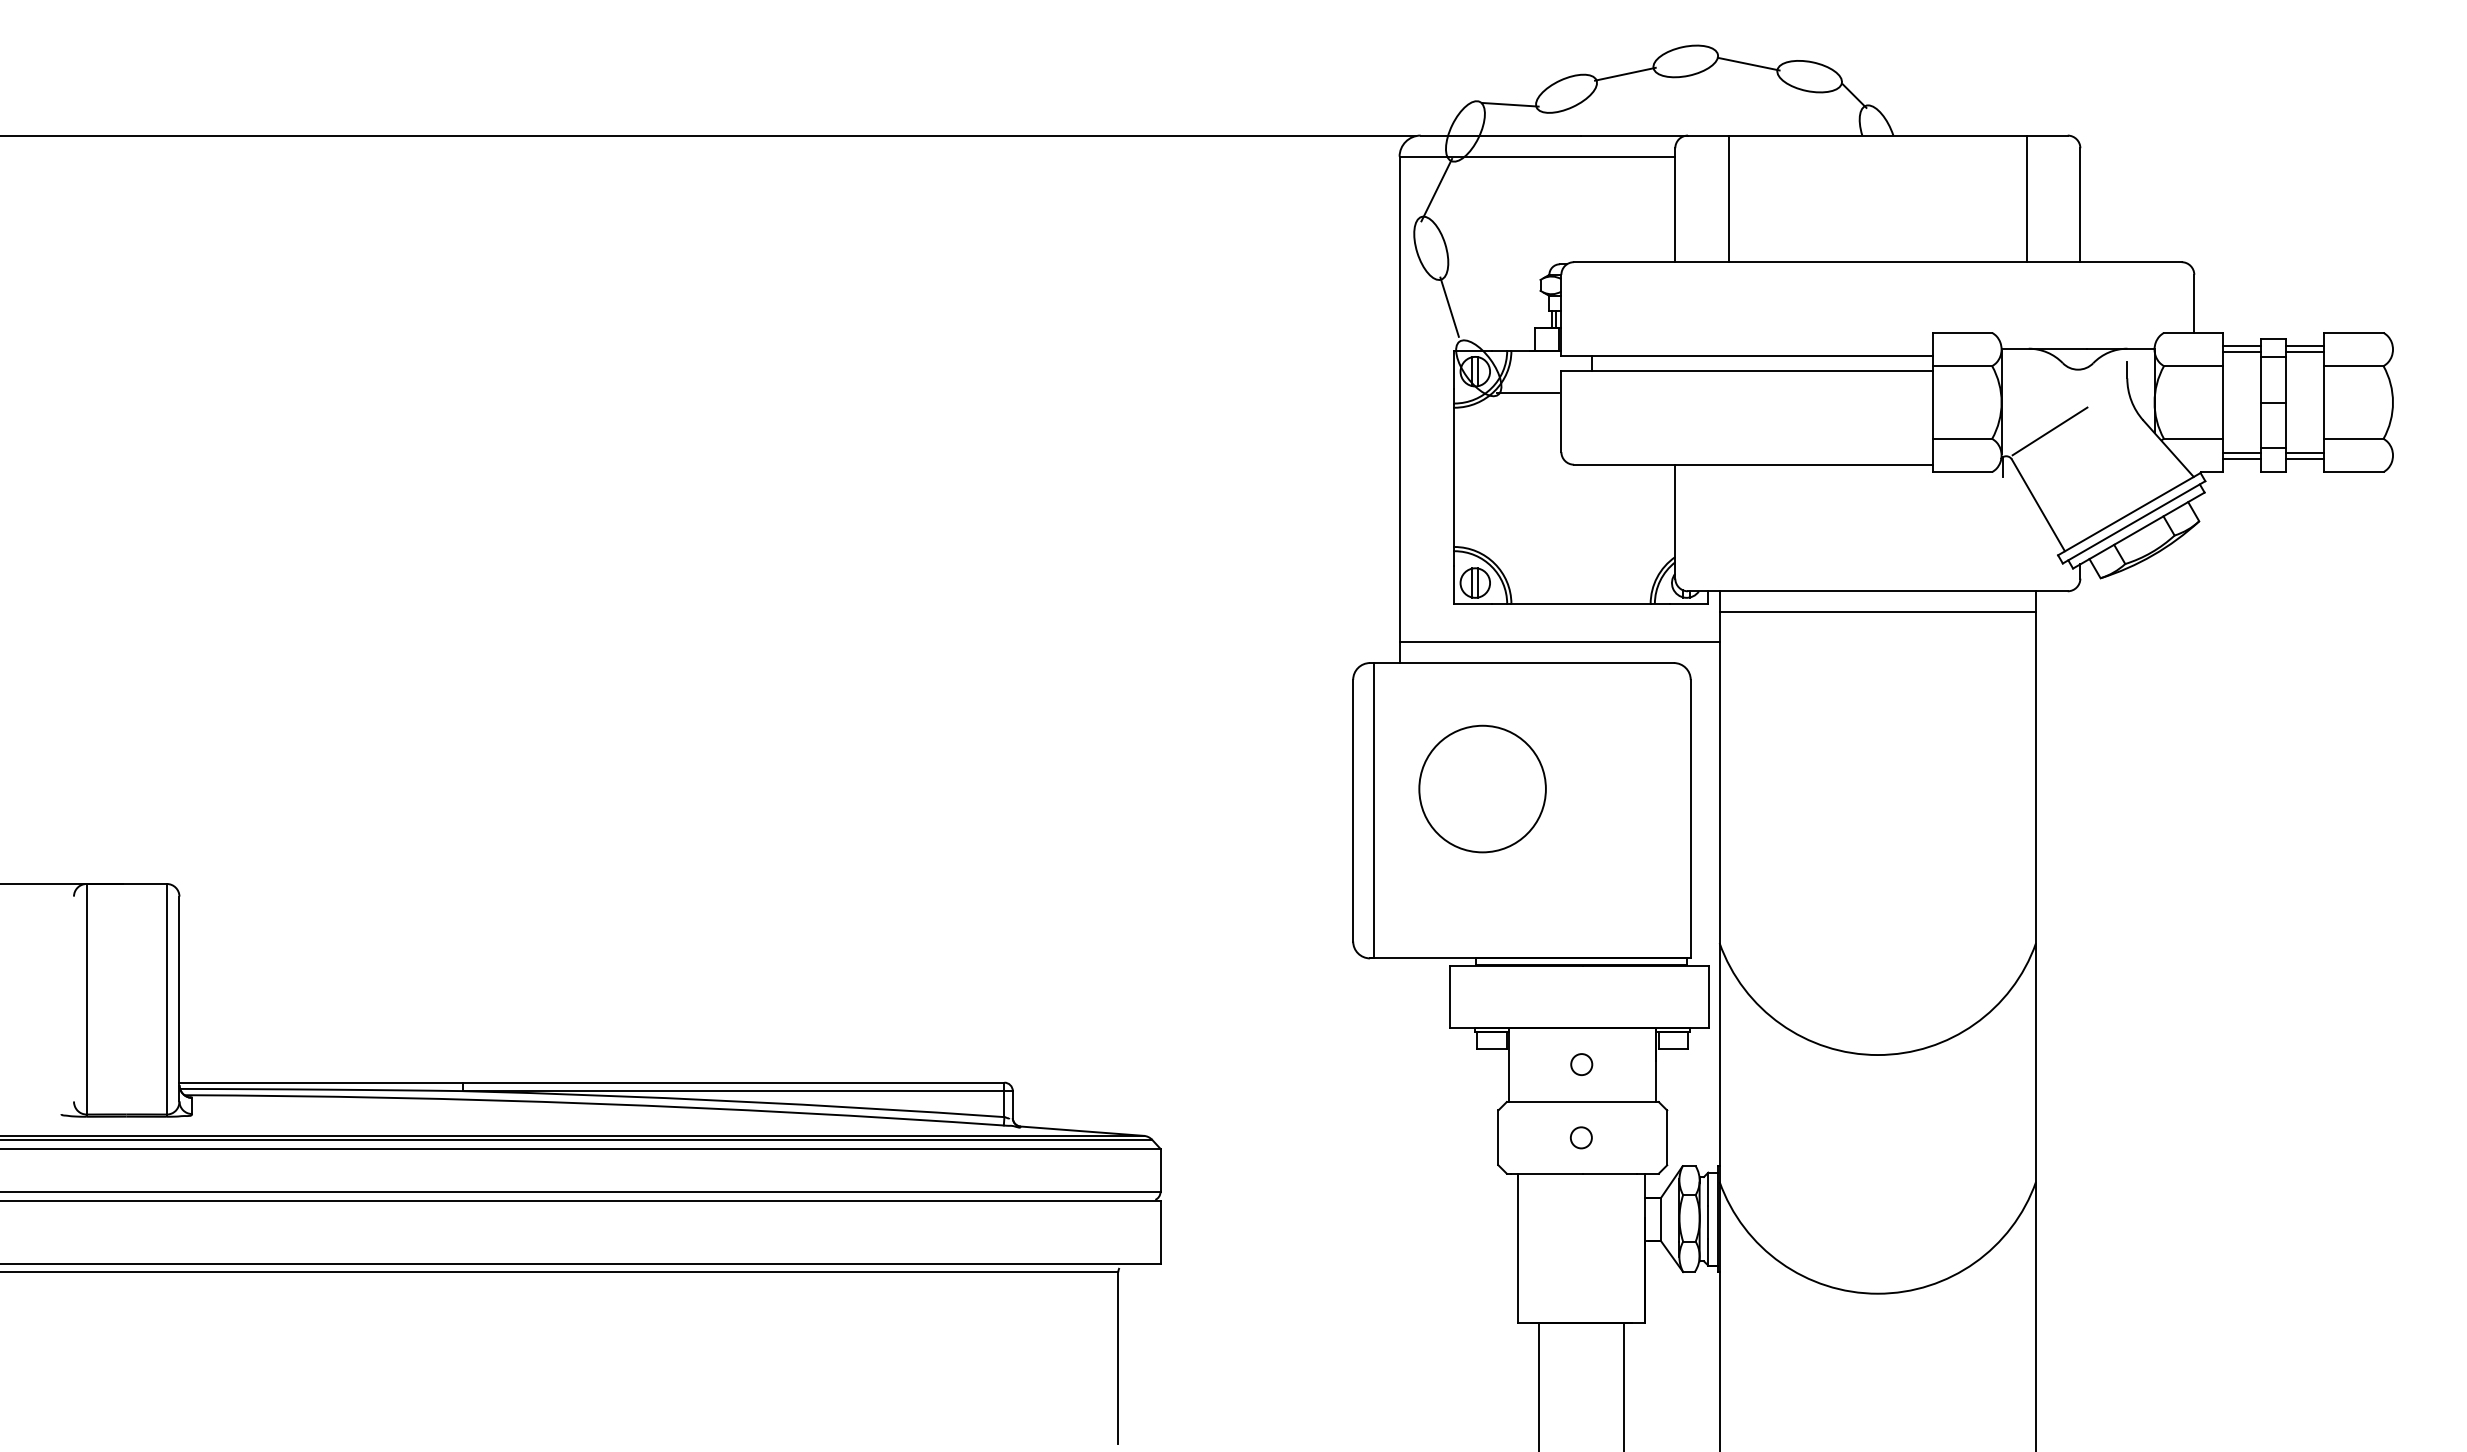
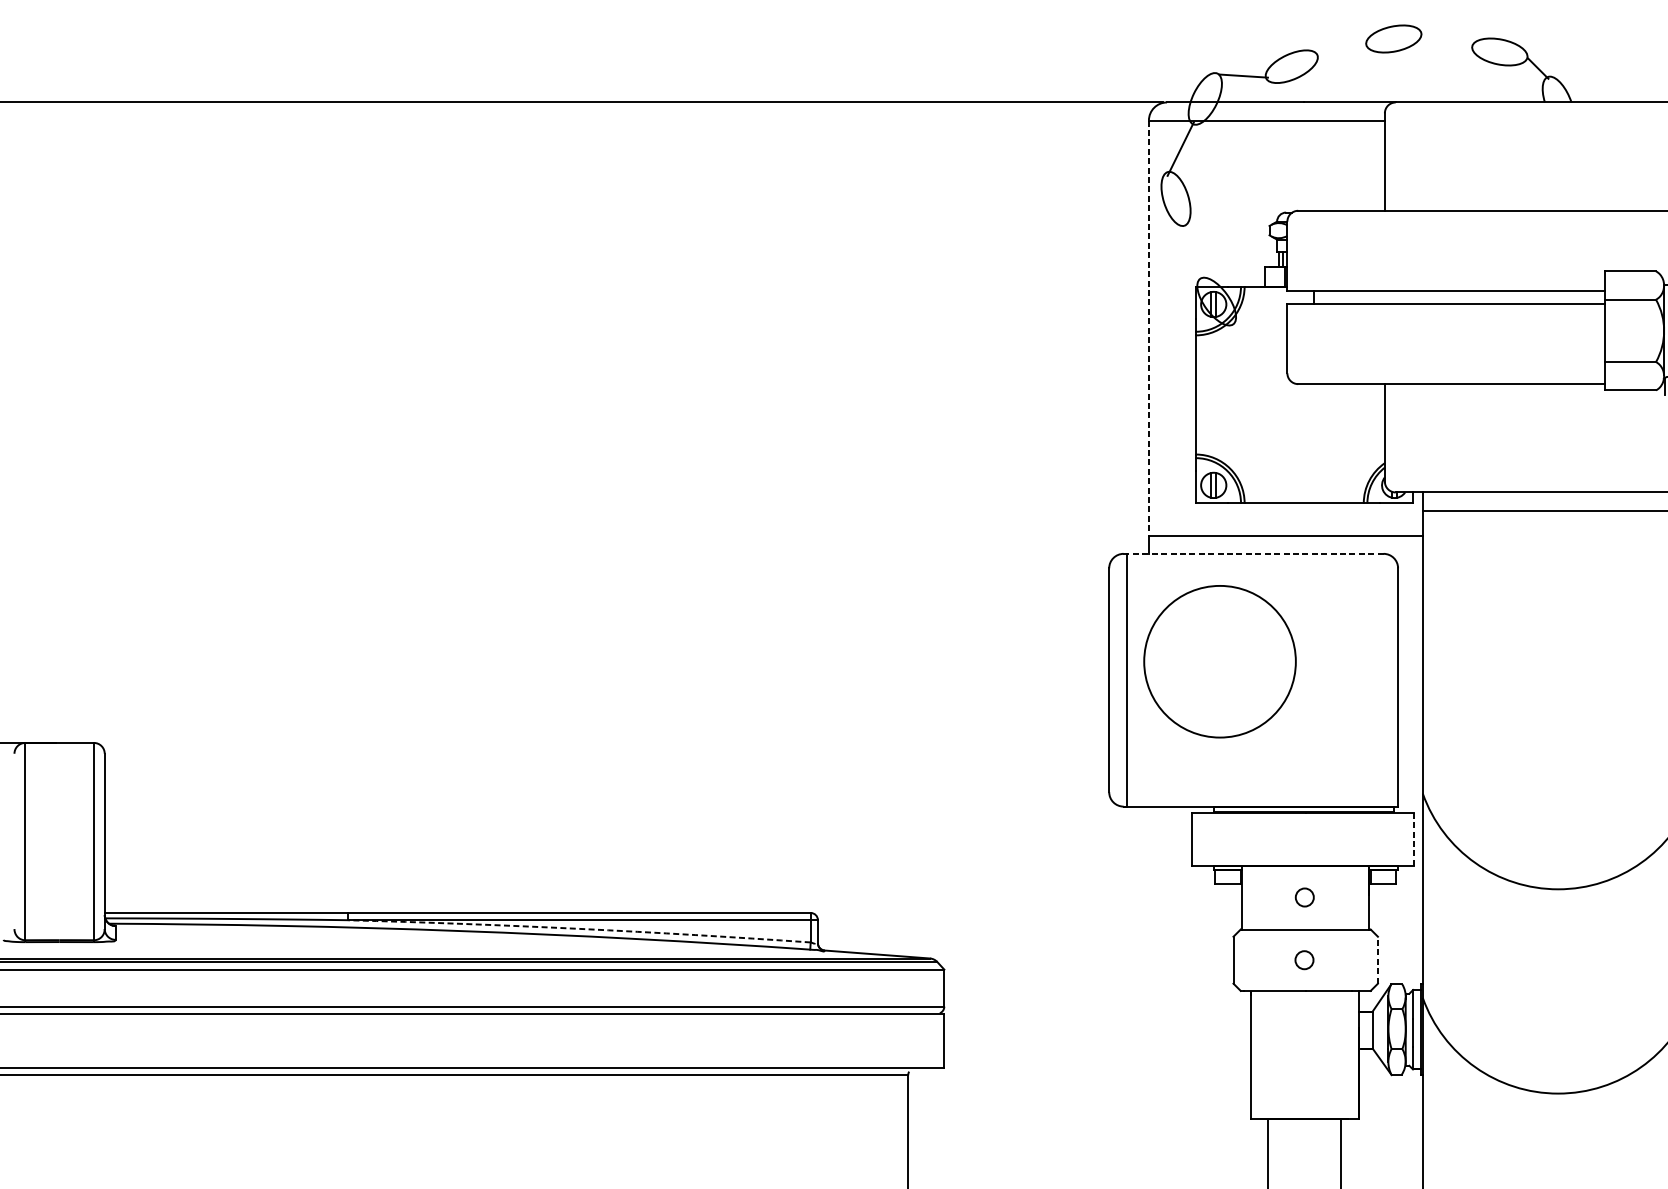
line: (1748, 64) -> (1447, 41), removed
line: (1625, 73) -> (1342, 49), removed
line: (1728, 198) -> (1430, 156), removed
line: (1449, 306) -> (1191, 248), removed
line: (1527, 393) -> (1258, 323), removed
line: (1399, 399) -> (1148, 328), solid -> dashed
line: (1524, 663) -> (1255, 554), solid -> dashed
circle: (1482, 788) -> (1219, 661), size x1.4
line: (1709, 997) -> (1414, 840), solid -> dashed
arc: (734, 1101) -> (579, 929), solid -> dashed
line: (1667, 1137) -> (1378, 959), solid -> dashed

